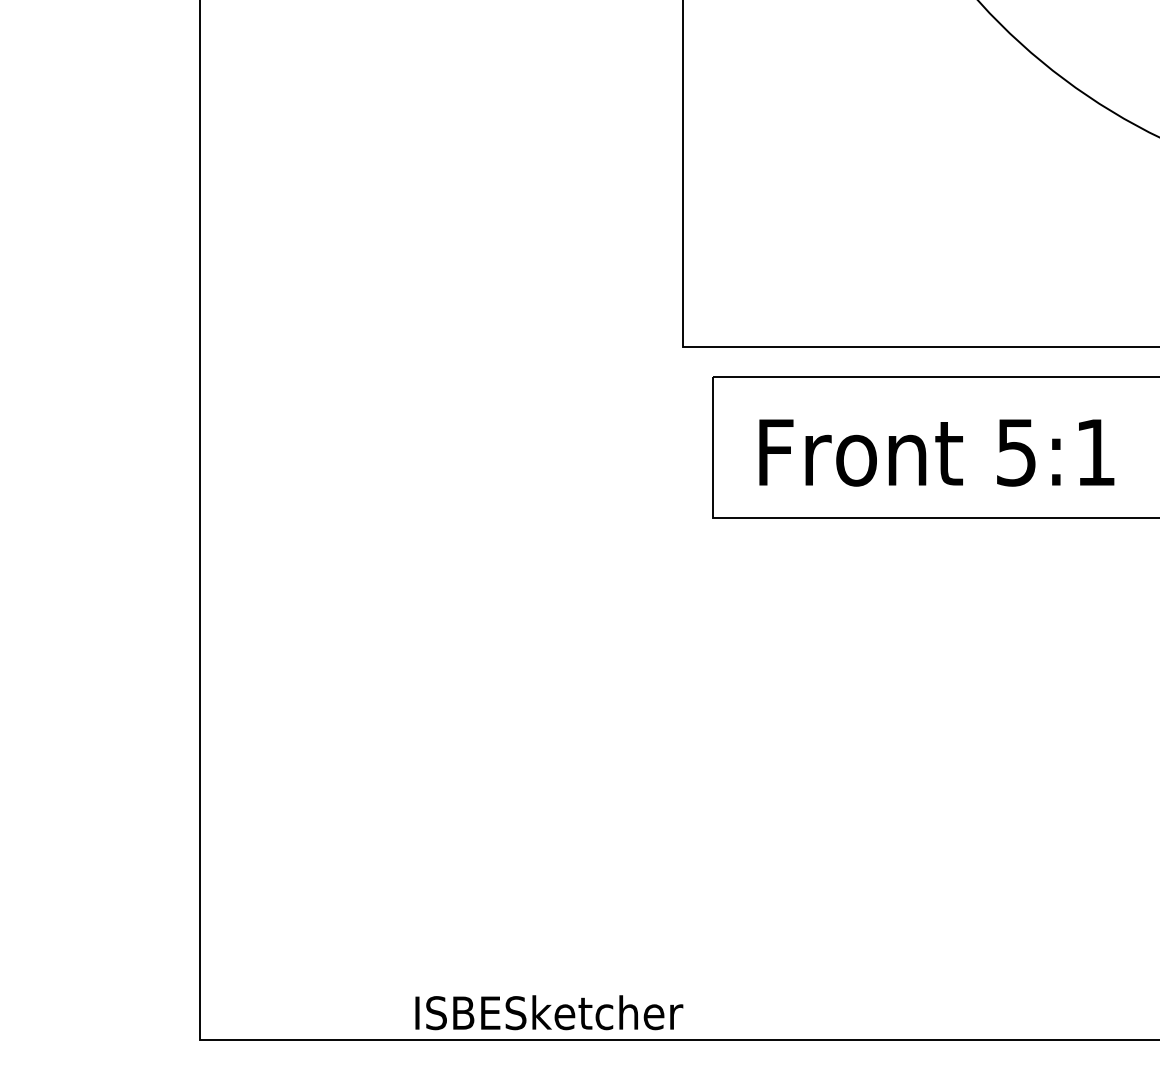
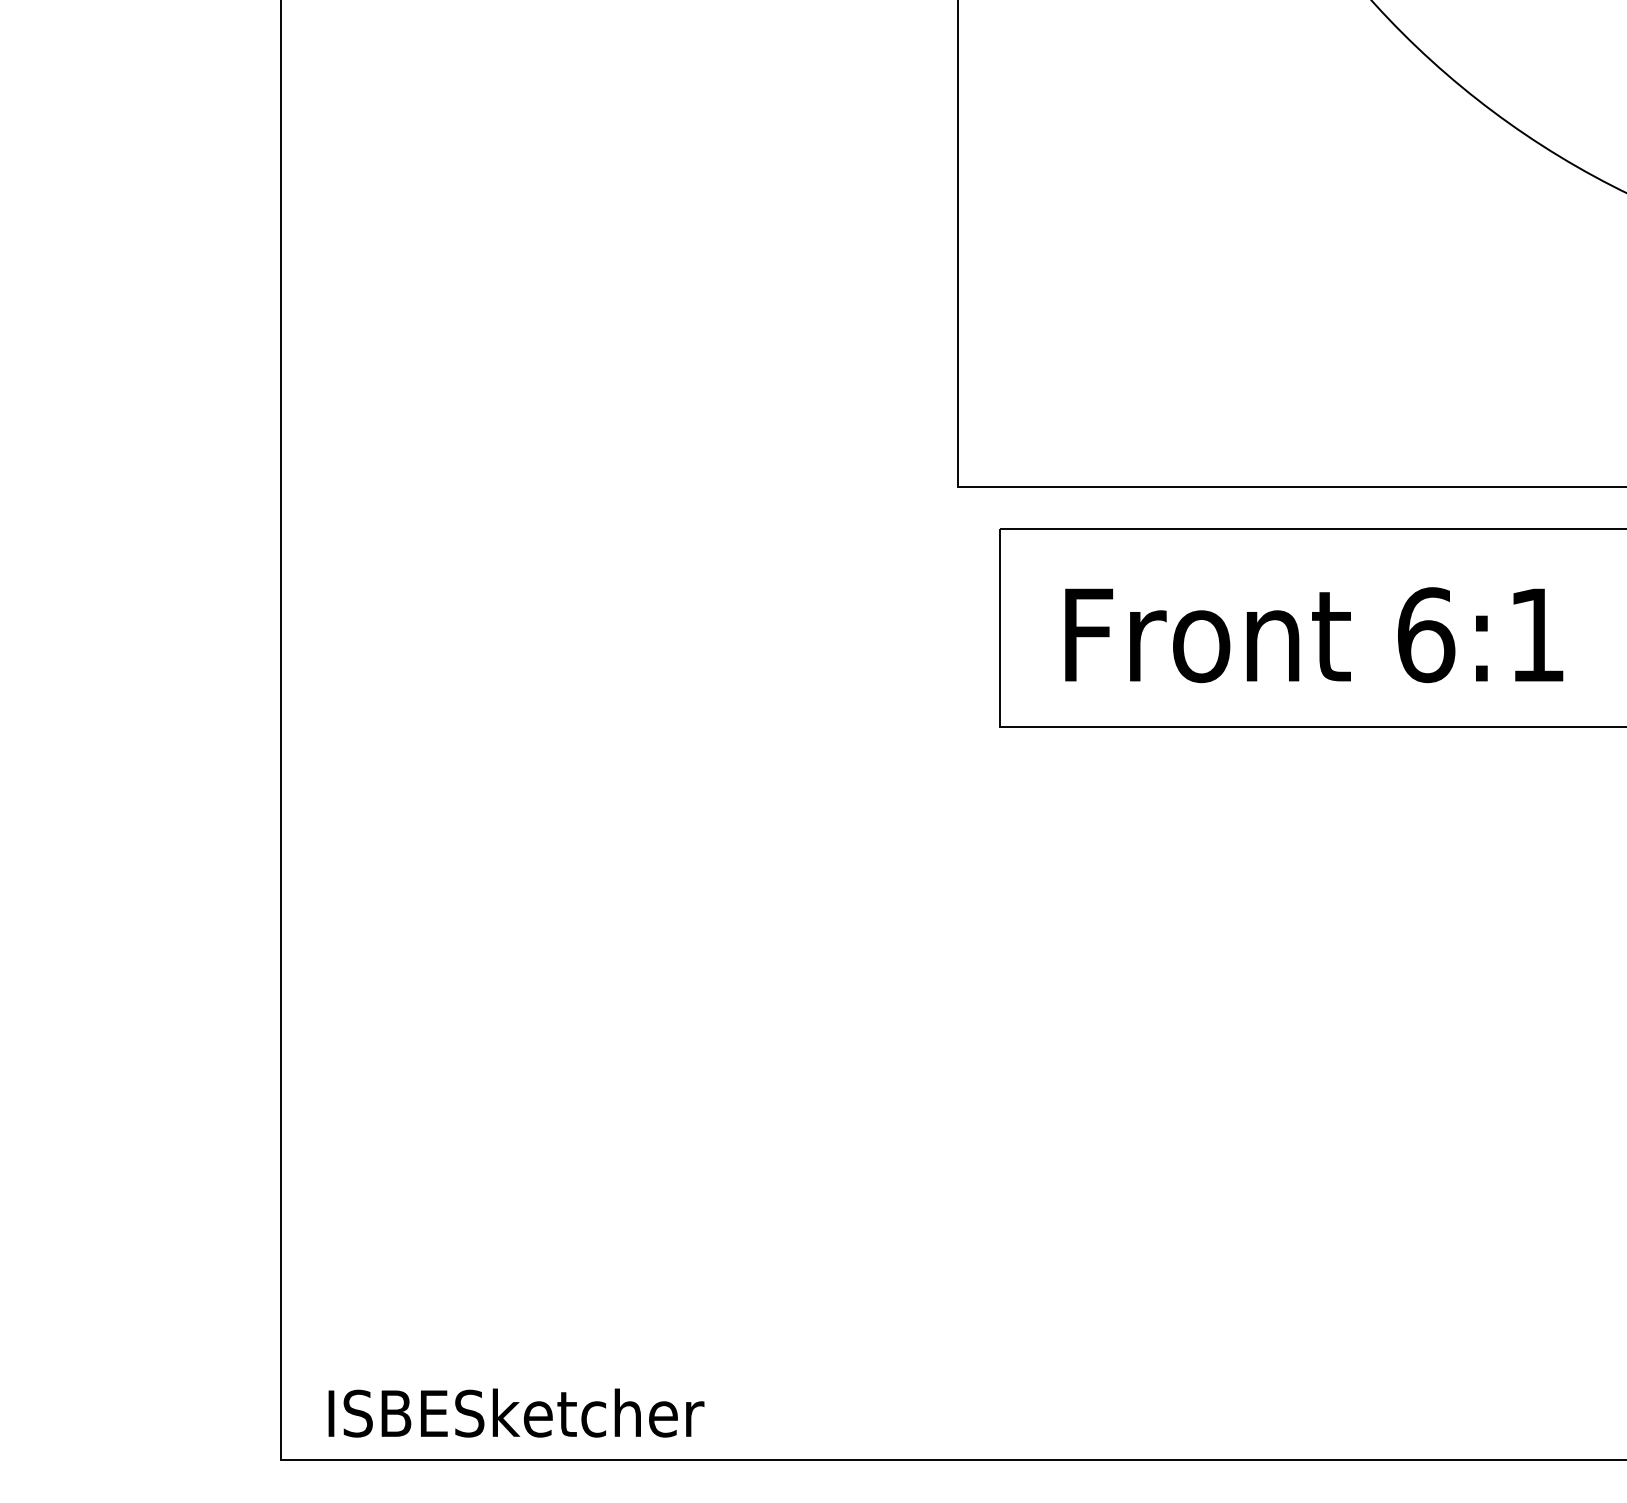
text: (1016, 452) -> (1426, 635), 5:1 -> 6:1
text: (549, 1012) -> (516, 1412), moved

